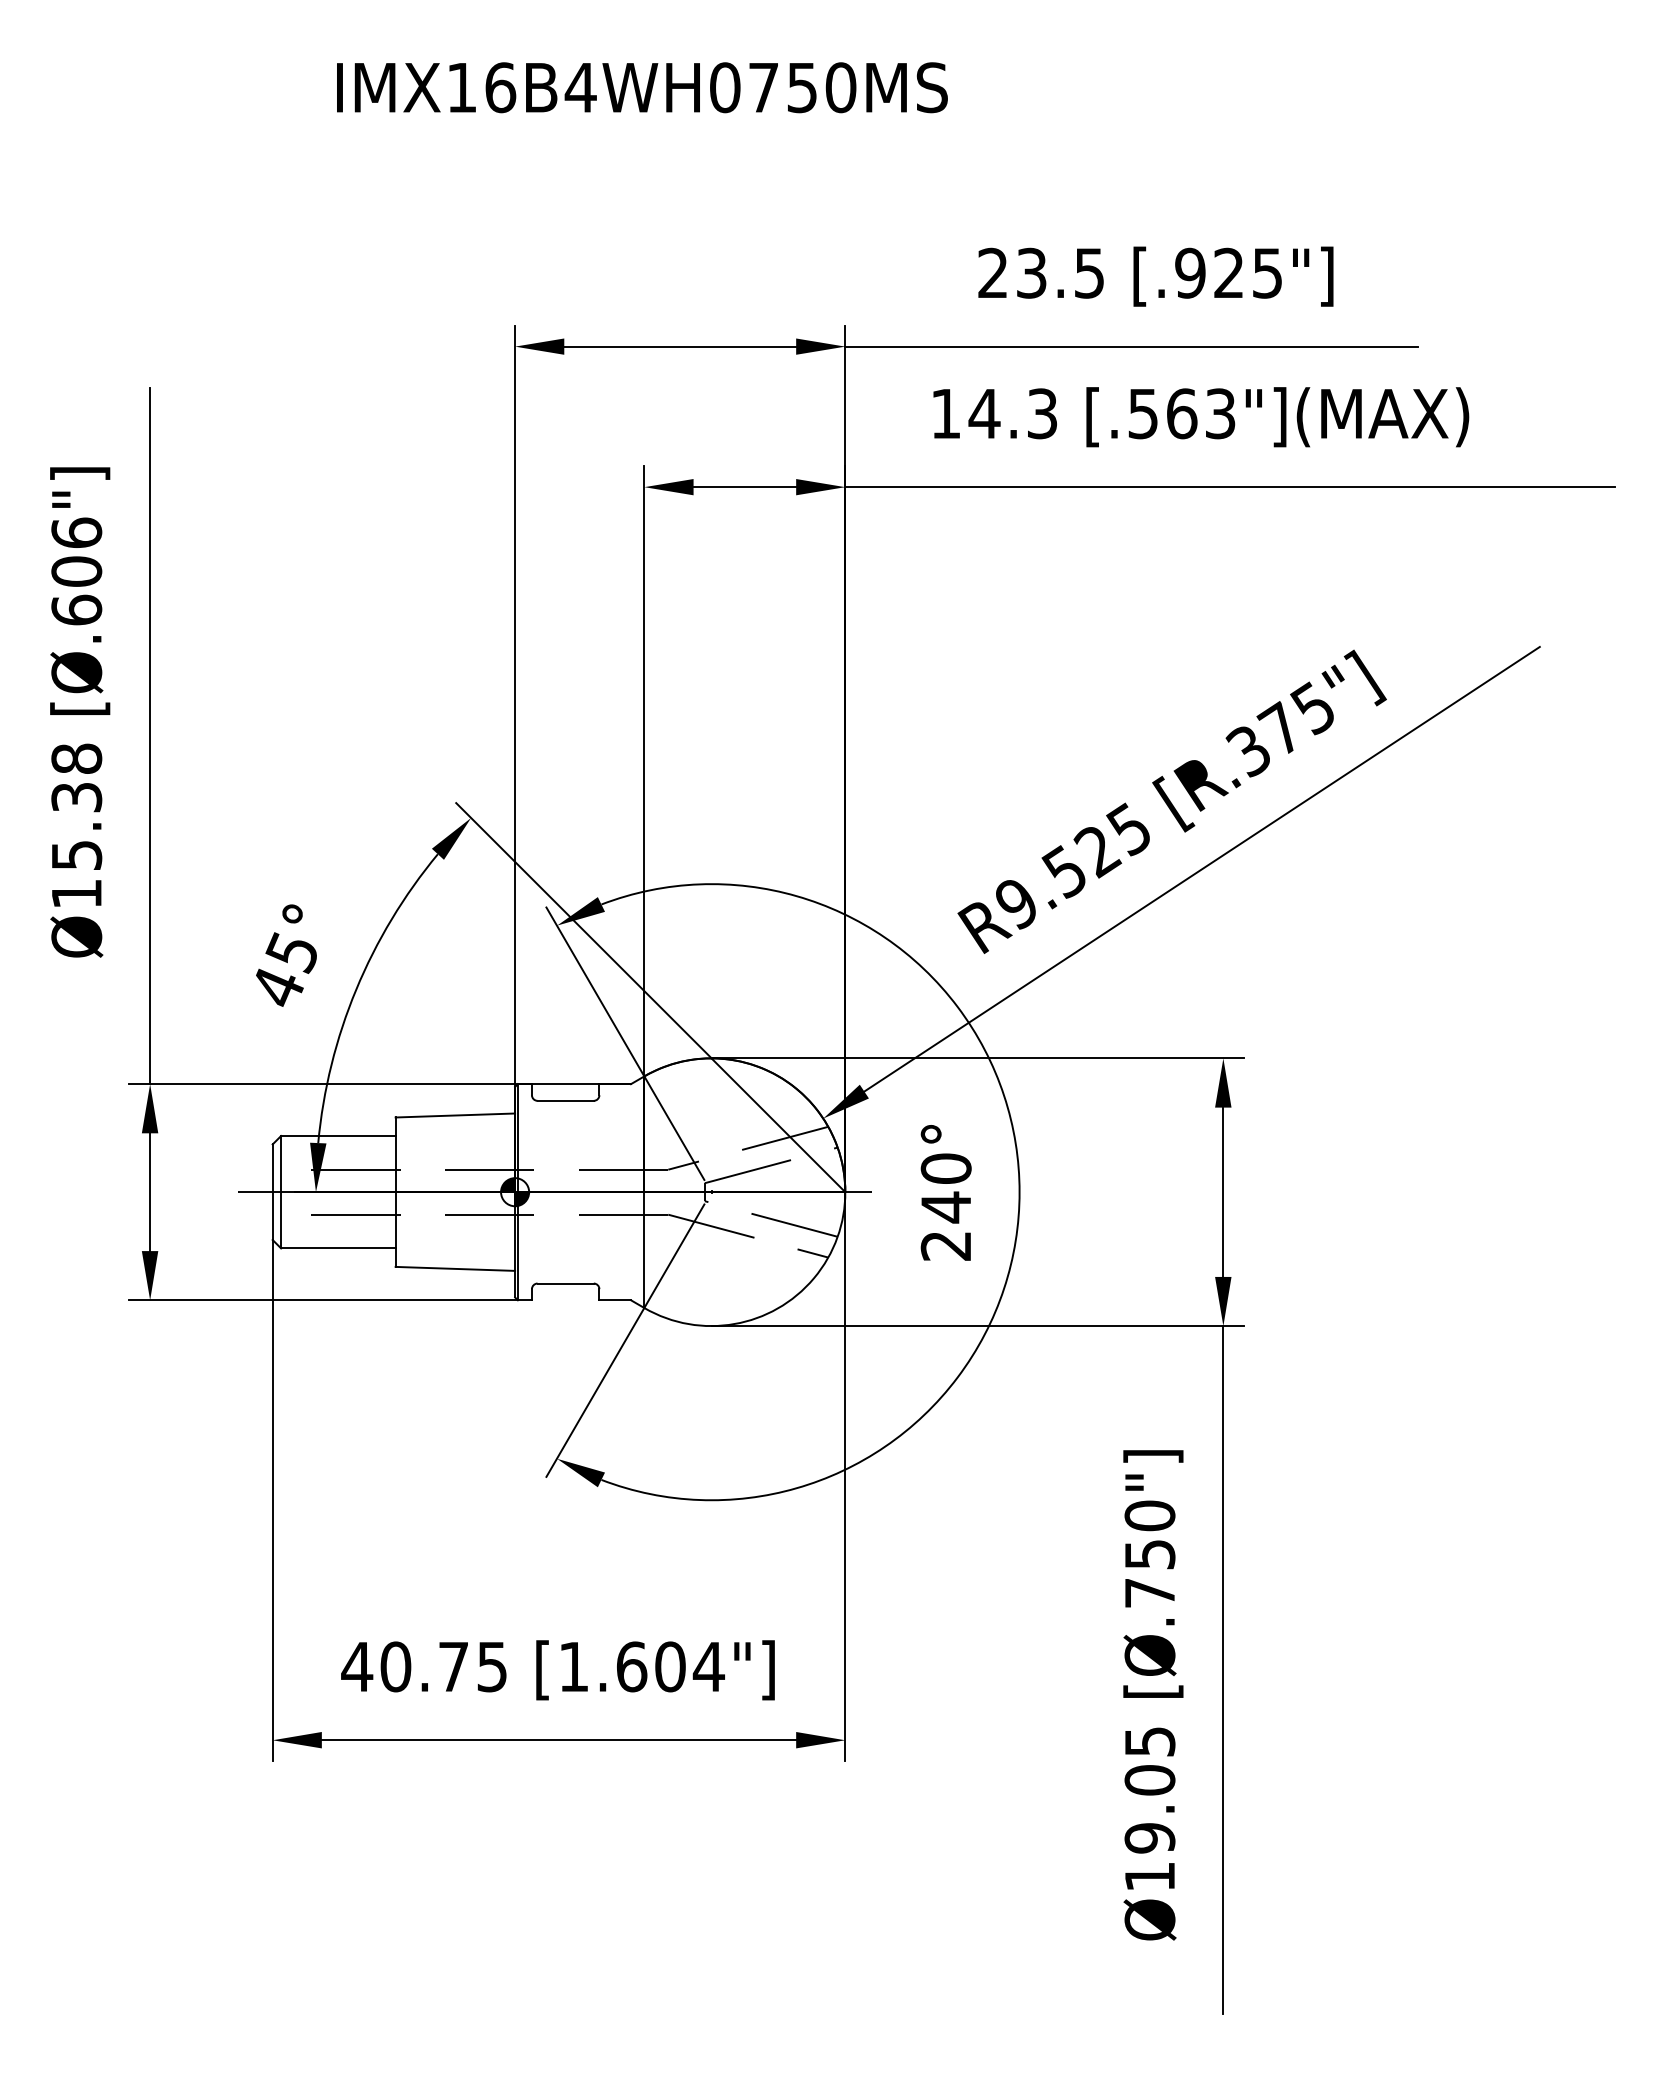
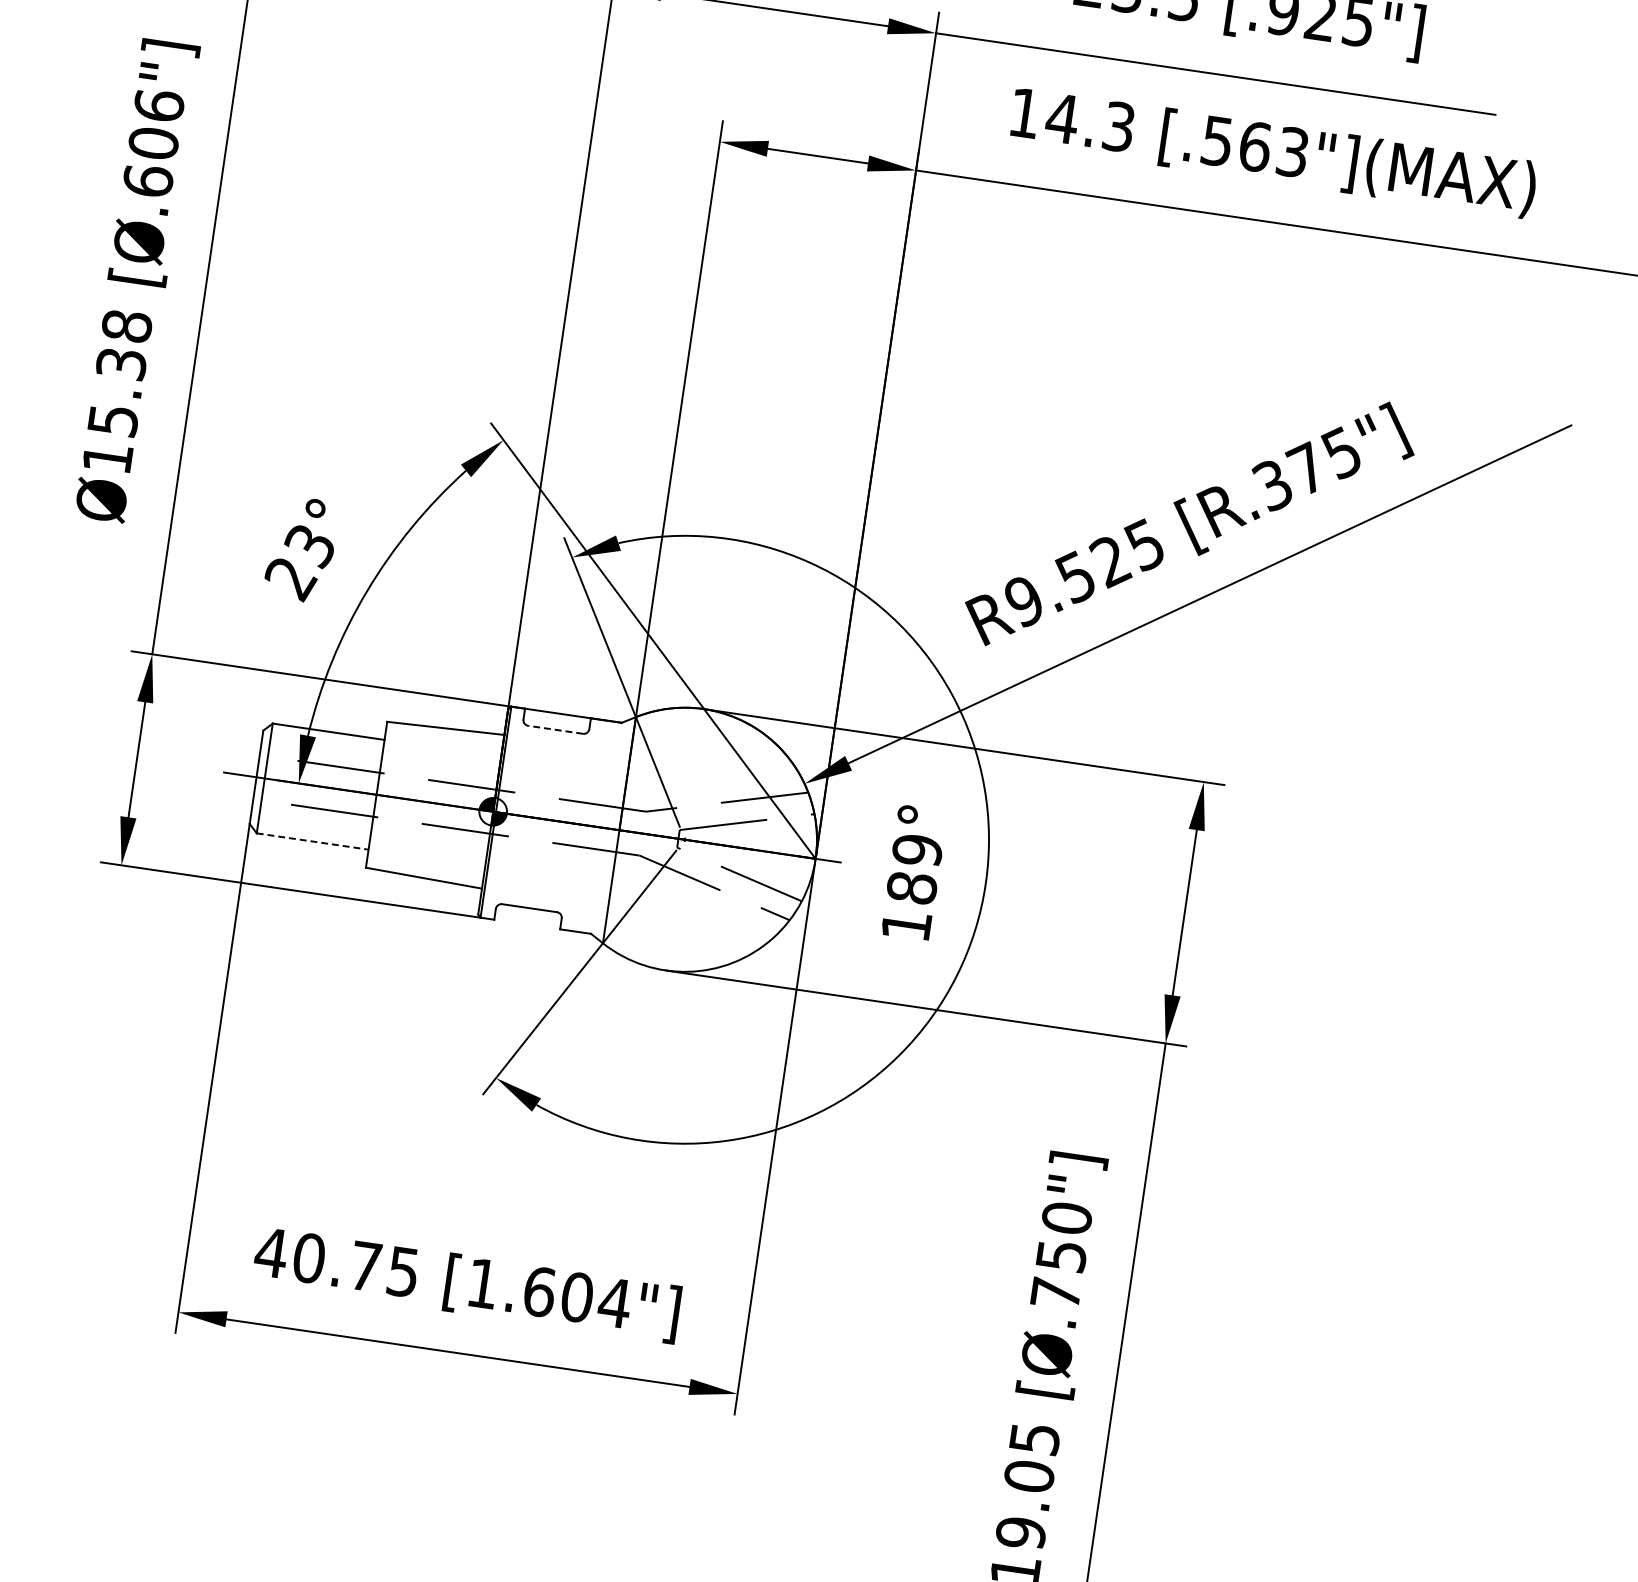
text: (284, 971) -> (299, 563), 45° -> 23°
line: (565, 1100) -> (555, 729), solid -> dashed
text: (945, 1206) -> (911, 887), 240° -> 189°
line: (338, 1248) -> (312, 841), solid -> dashed

